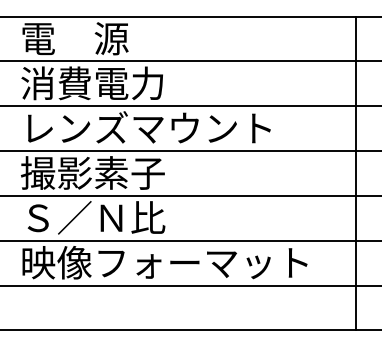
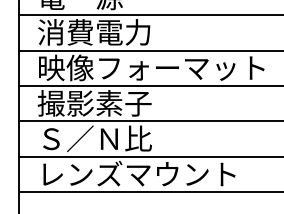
text: (164, 127) -> (151, 67), レンズマウント -> 映像フォーマット
text: (164, 262) -> (151, 174), 映像フォーマット -> レンズマウント

